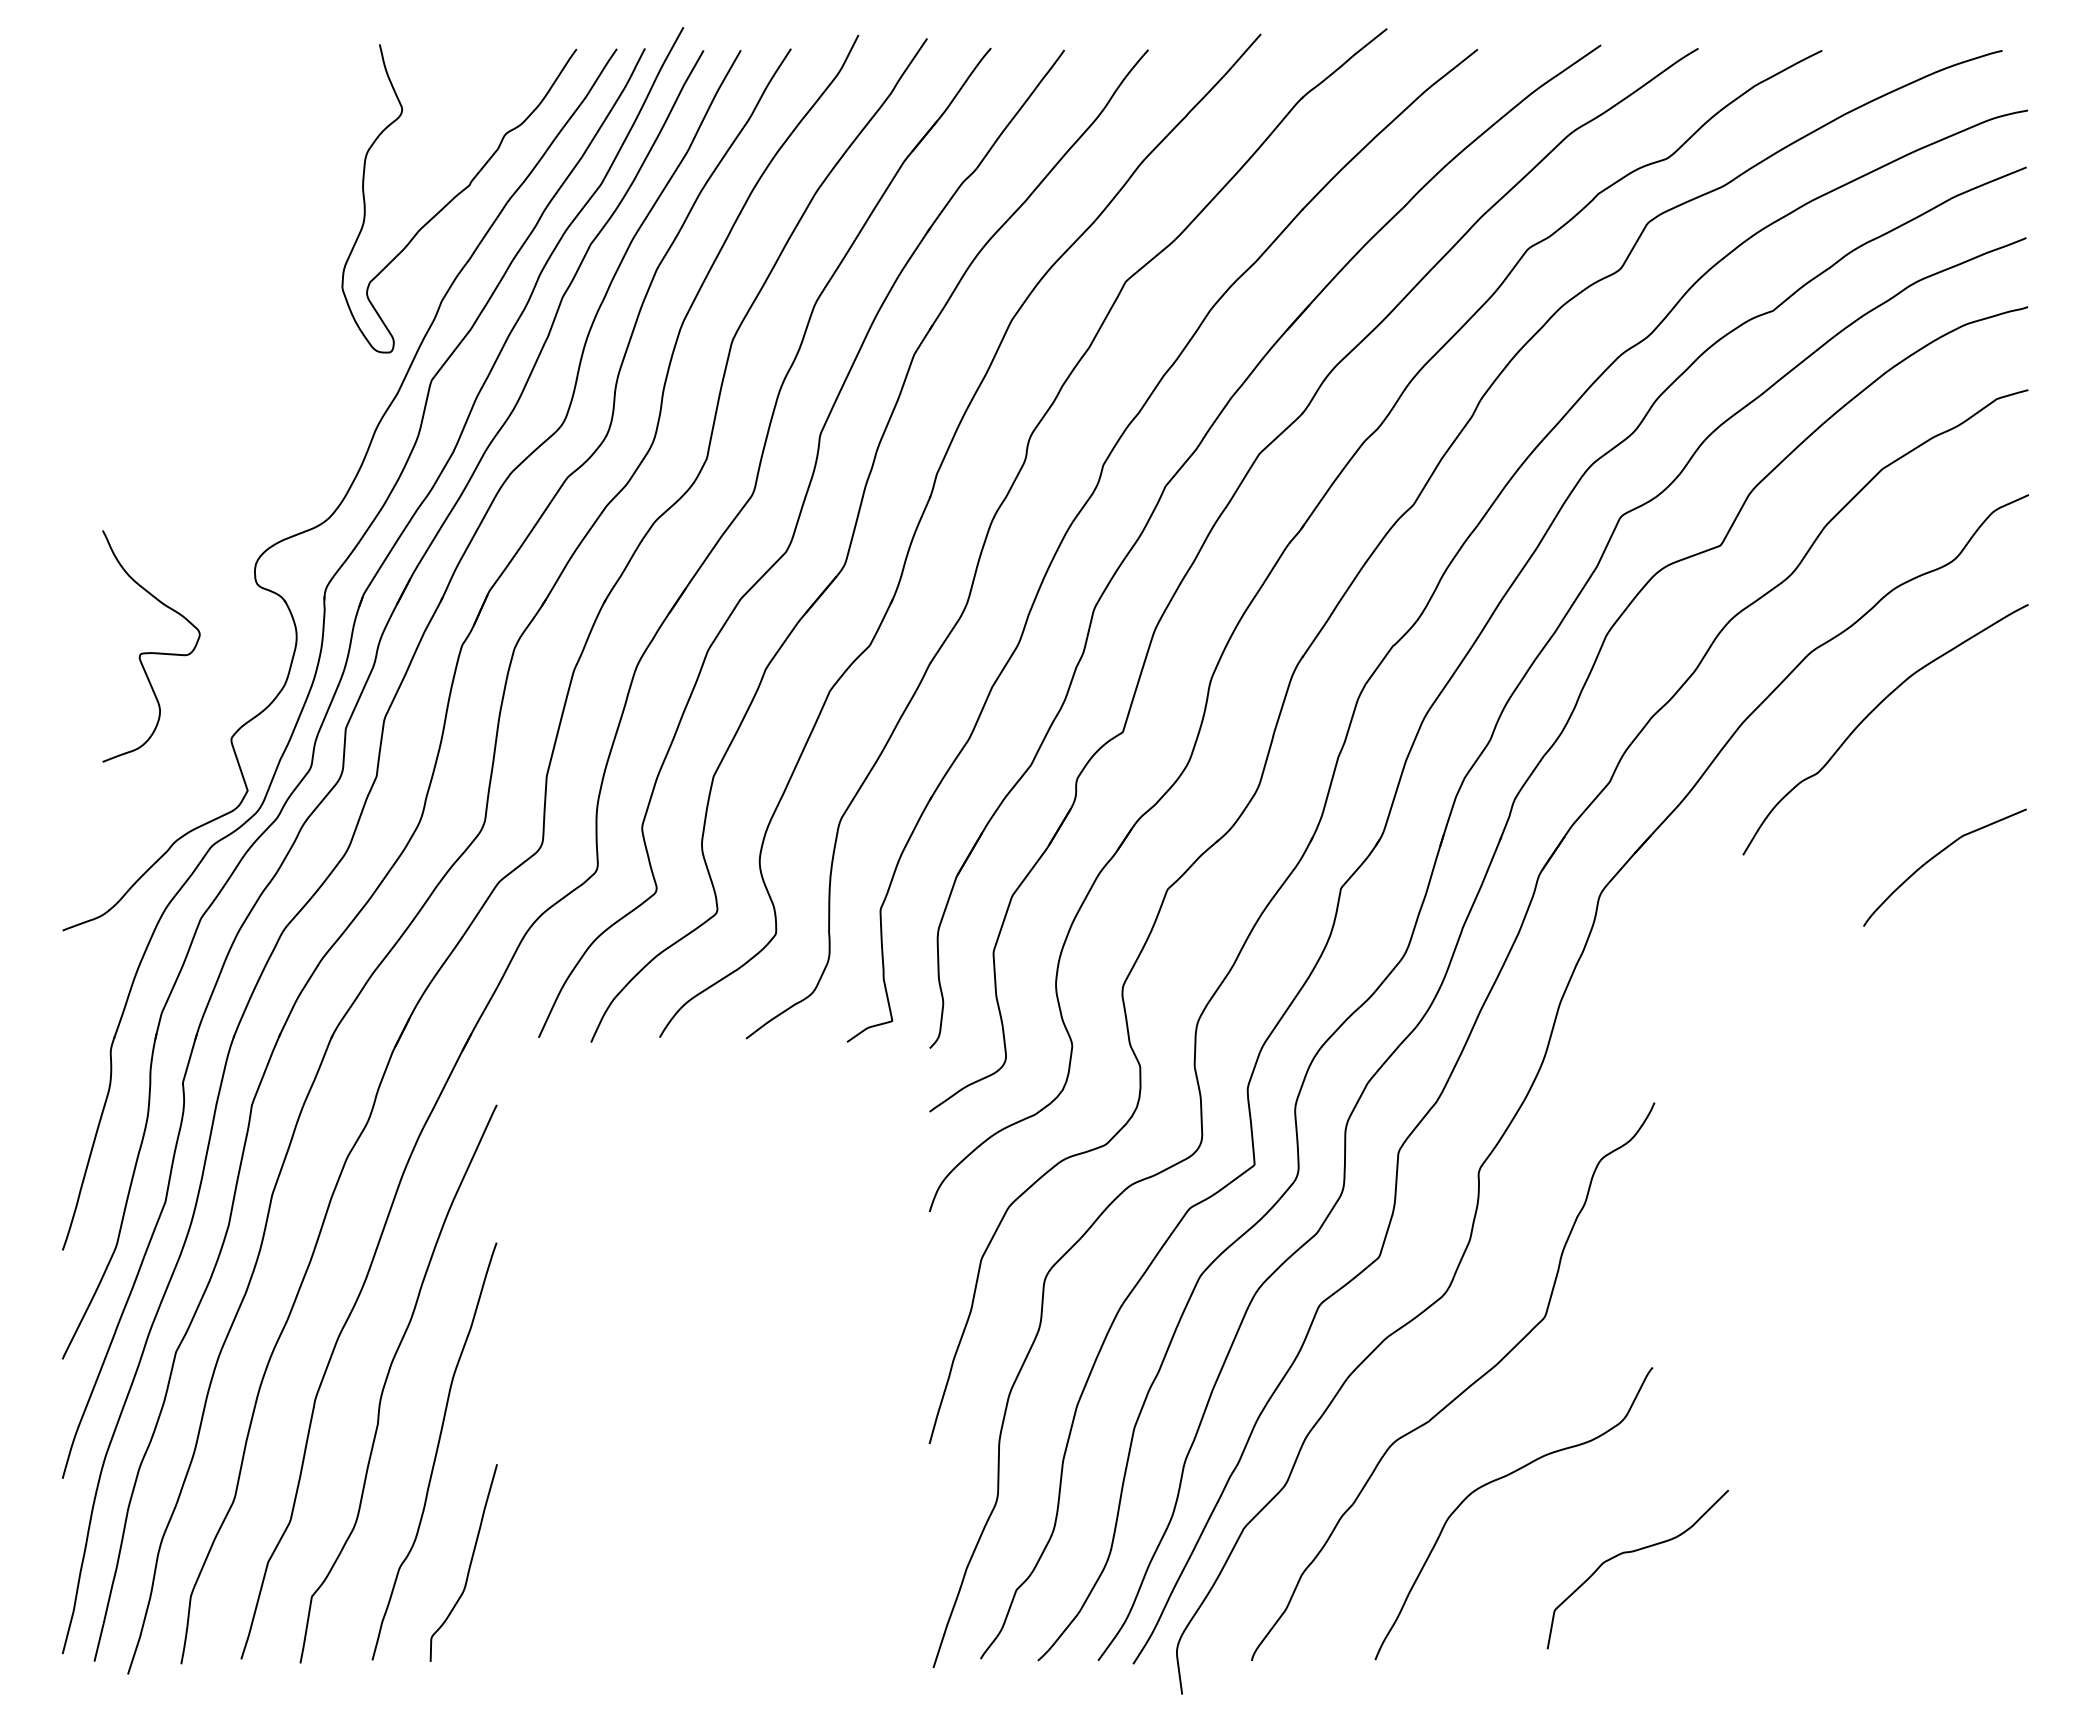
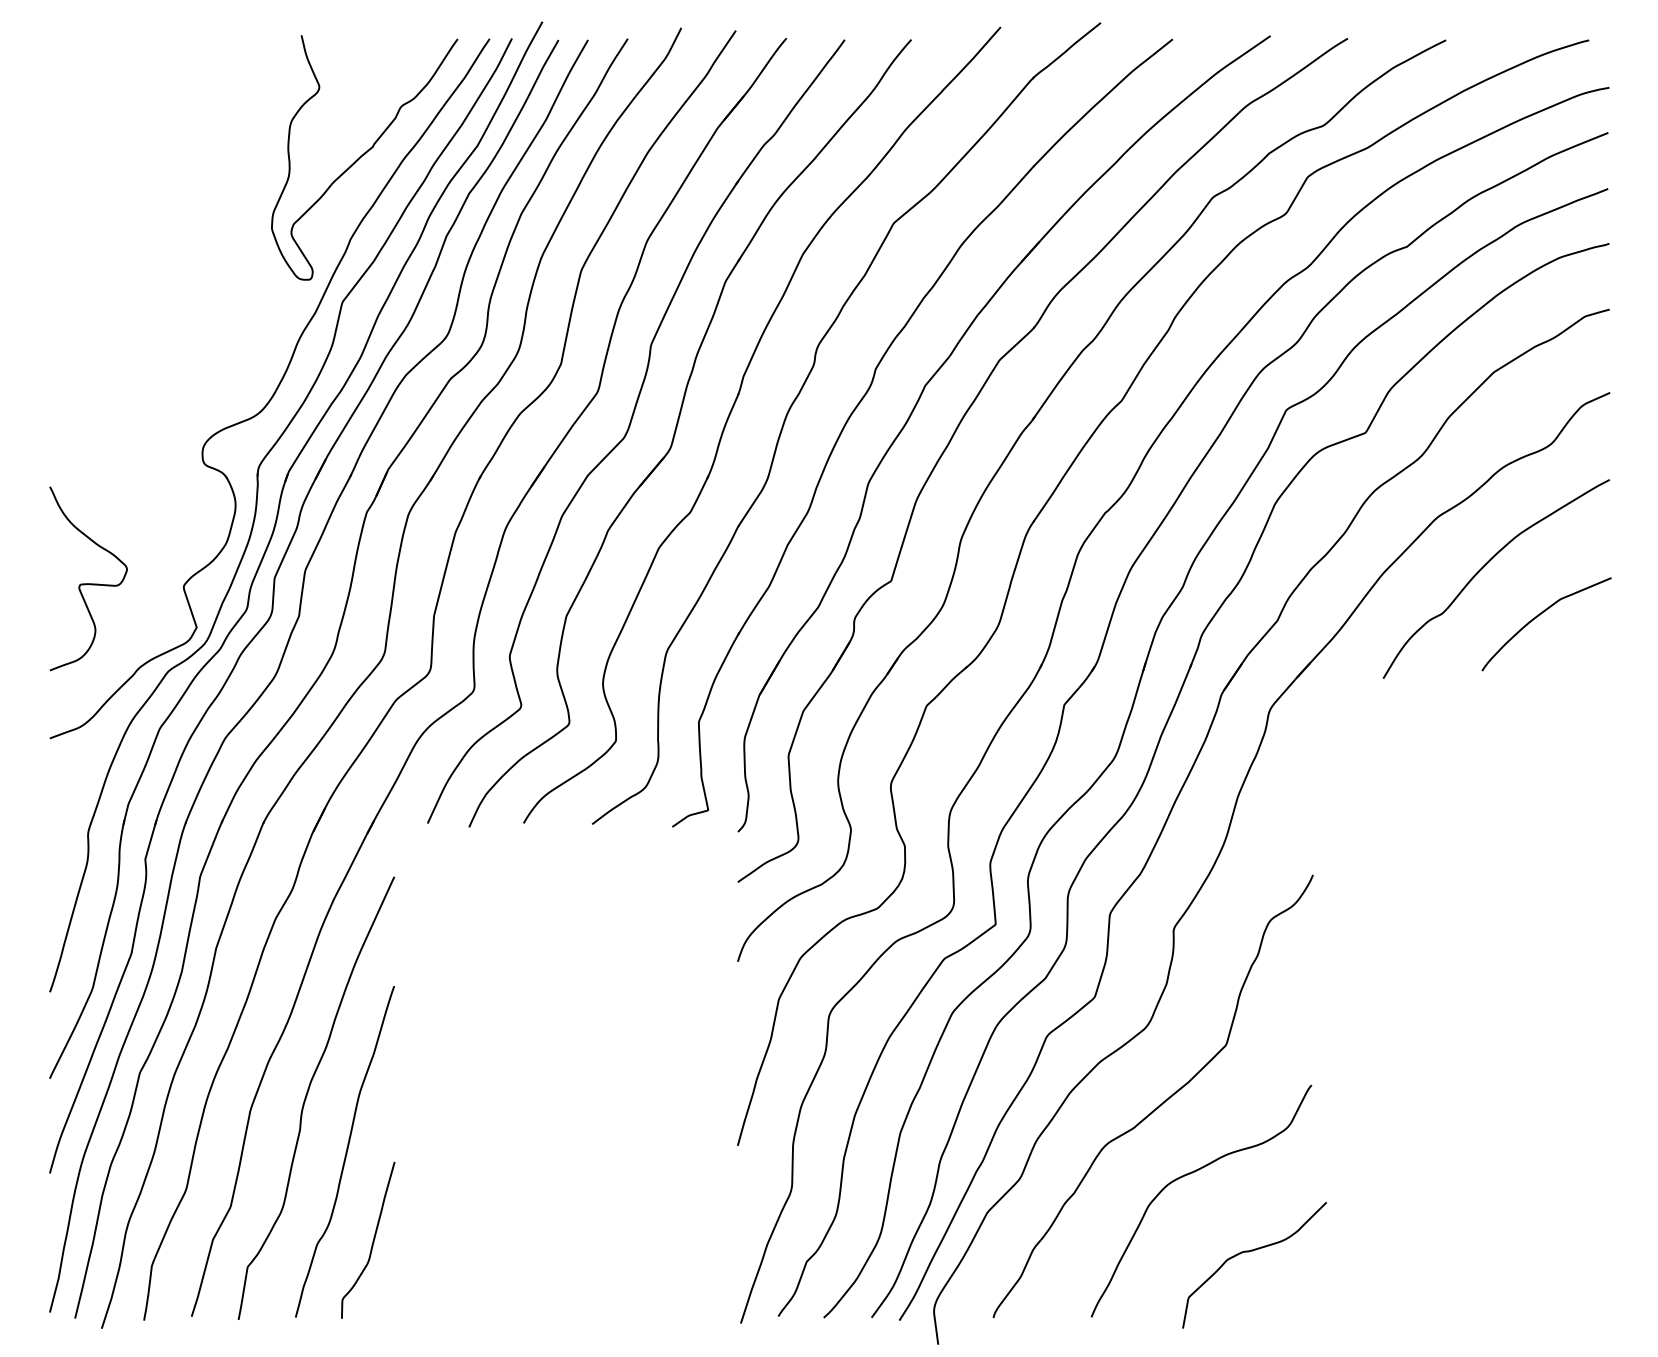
curve: (151, 652) -> (88, 583), moved
curve: (1935, 857) -> (1539, 616), moved
curve: (1633, 1552) -> (1251, 1251), moved

